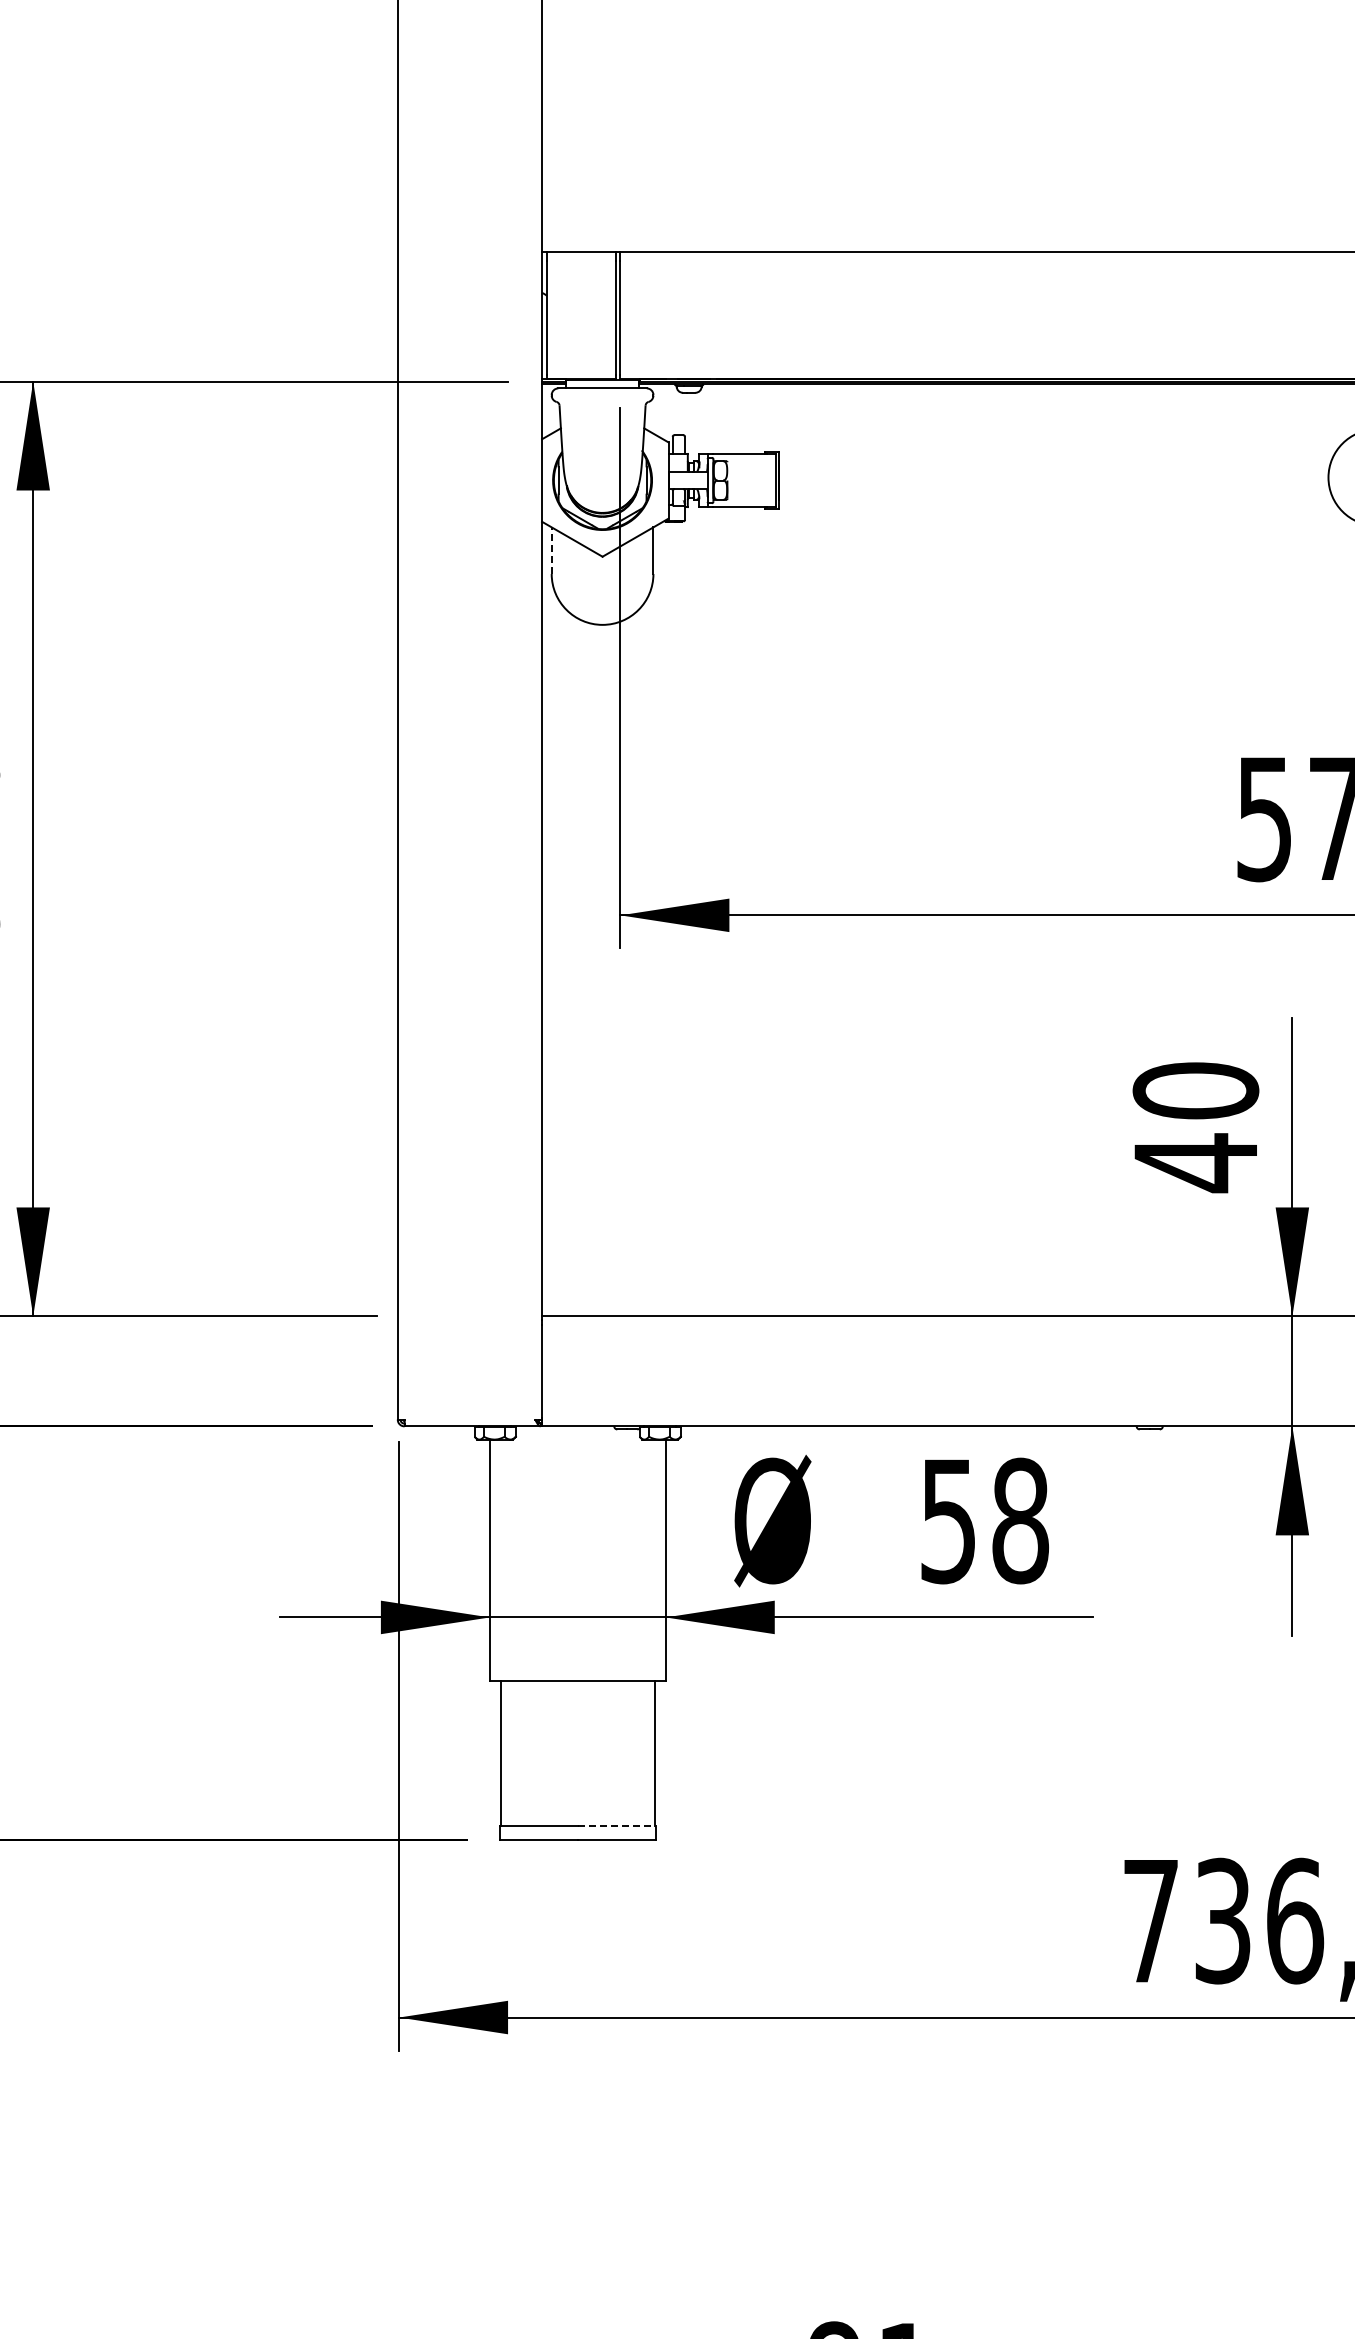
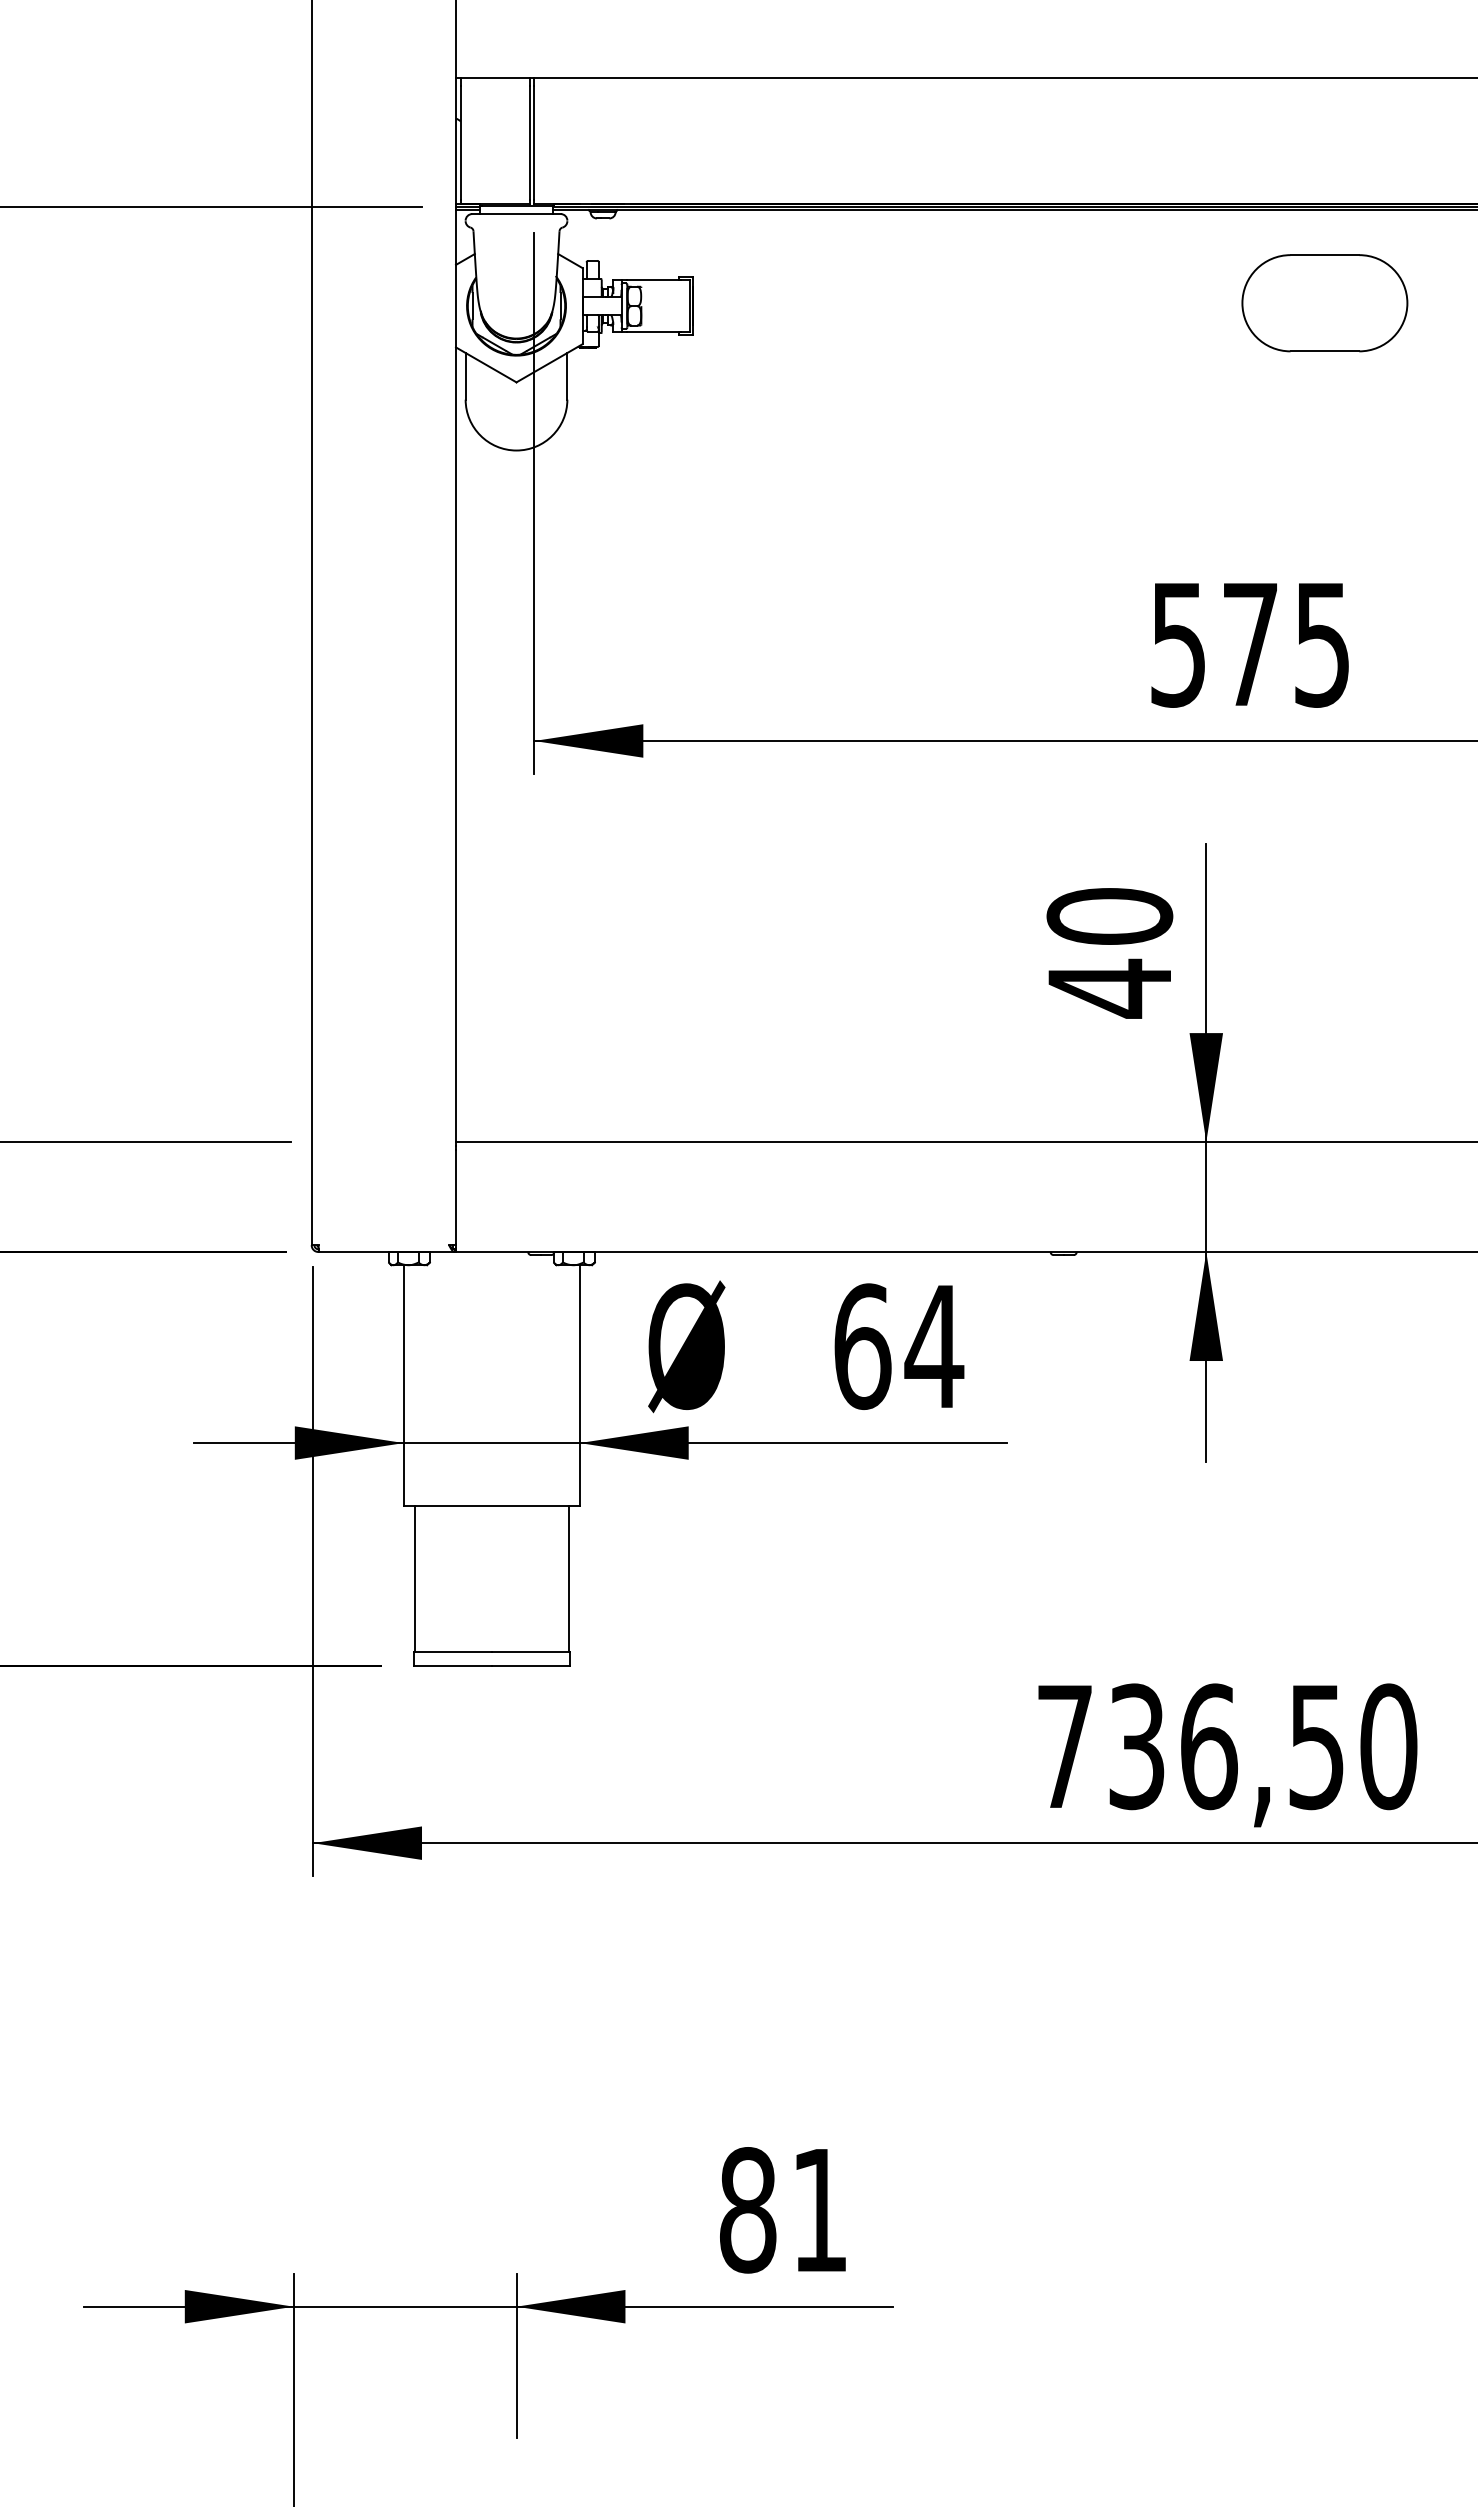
line: (551, 549) -> (465, 375), dashed -> solid
text: (985, 1520) -> (899, 1346), 58 -> 64
line: (617, 1826) -> (531, 1652), dashed -> solid

